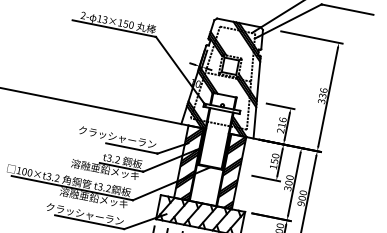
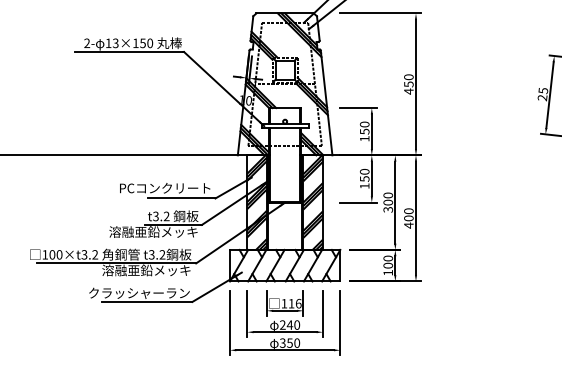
text: (322, 96) -> (408, 84), 336 -> 450
text: (281, 125) -> (364, 131), 216 -> 150
text: (117, 137) -> (160, 188), クラッシャーラン -> PCコンクリート
text: (300, 203) -> (408, 225), 900 -> 400

